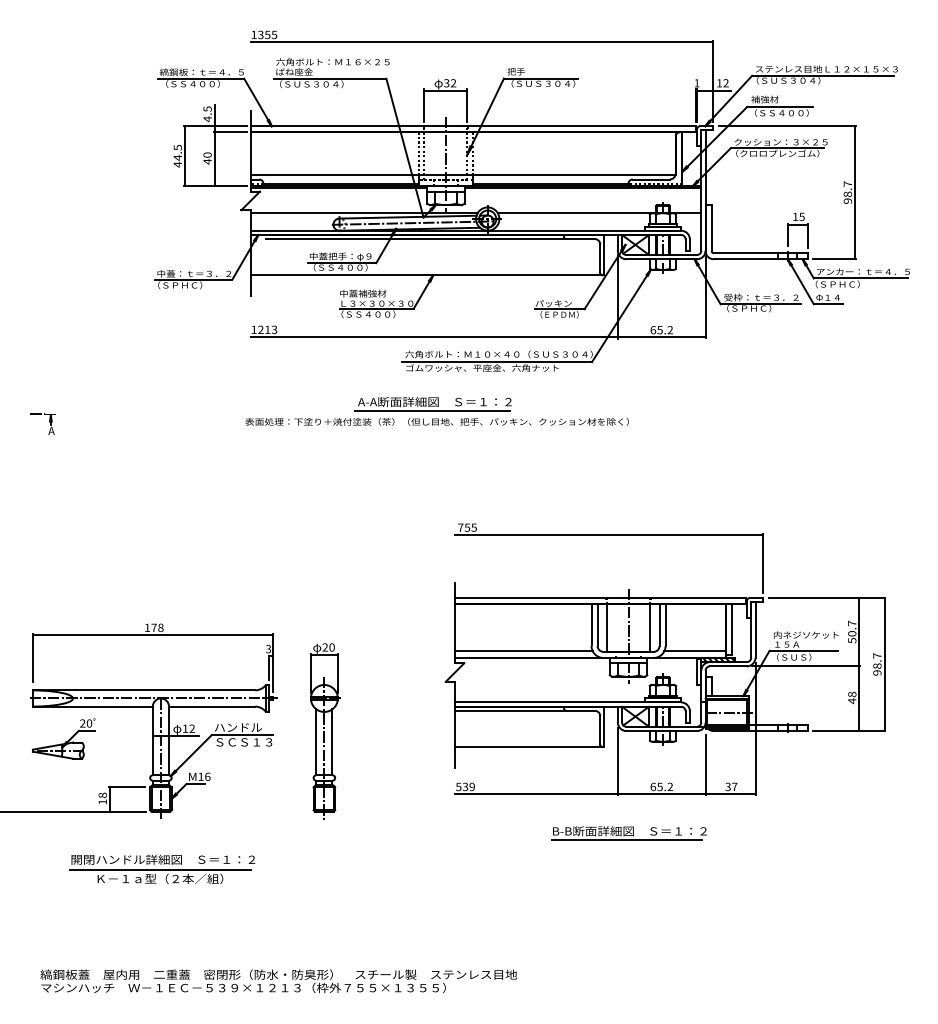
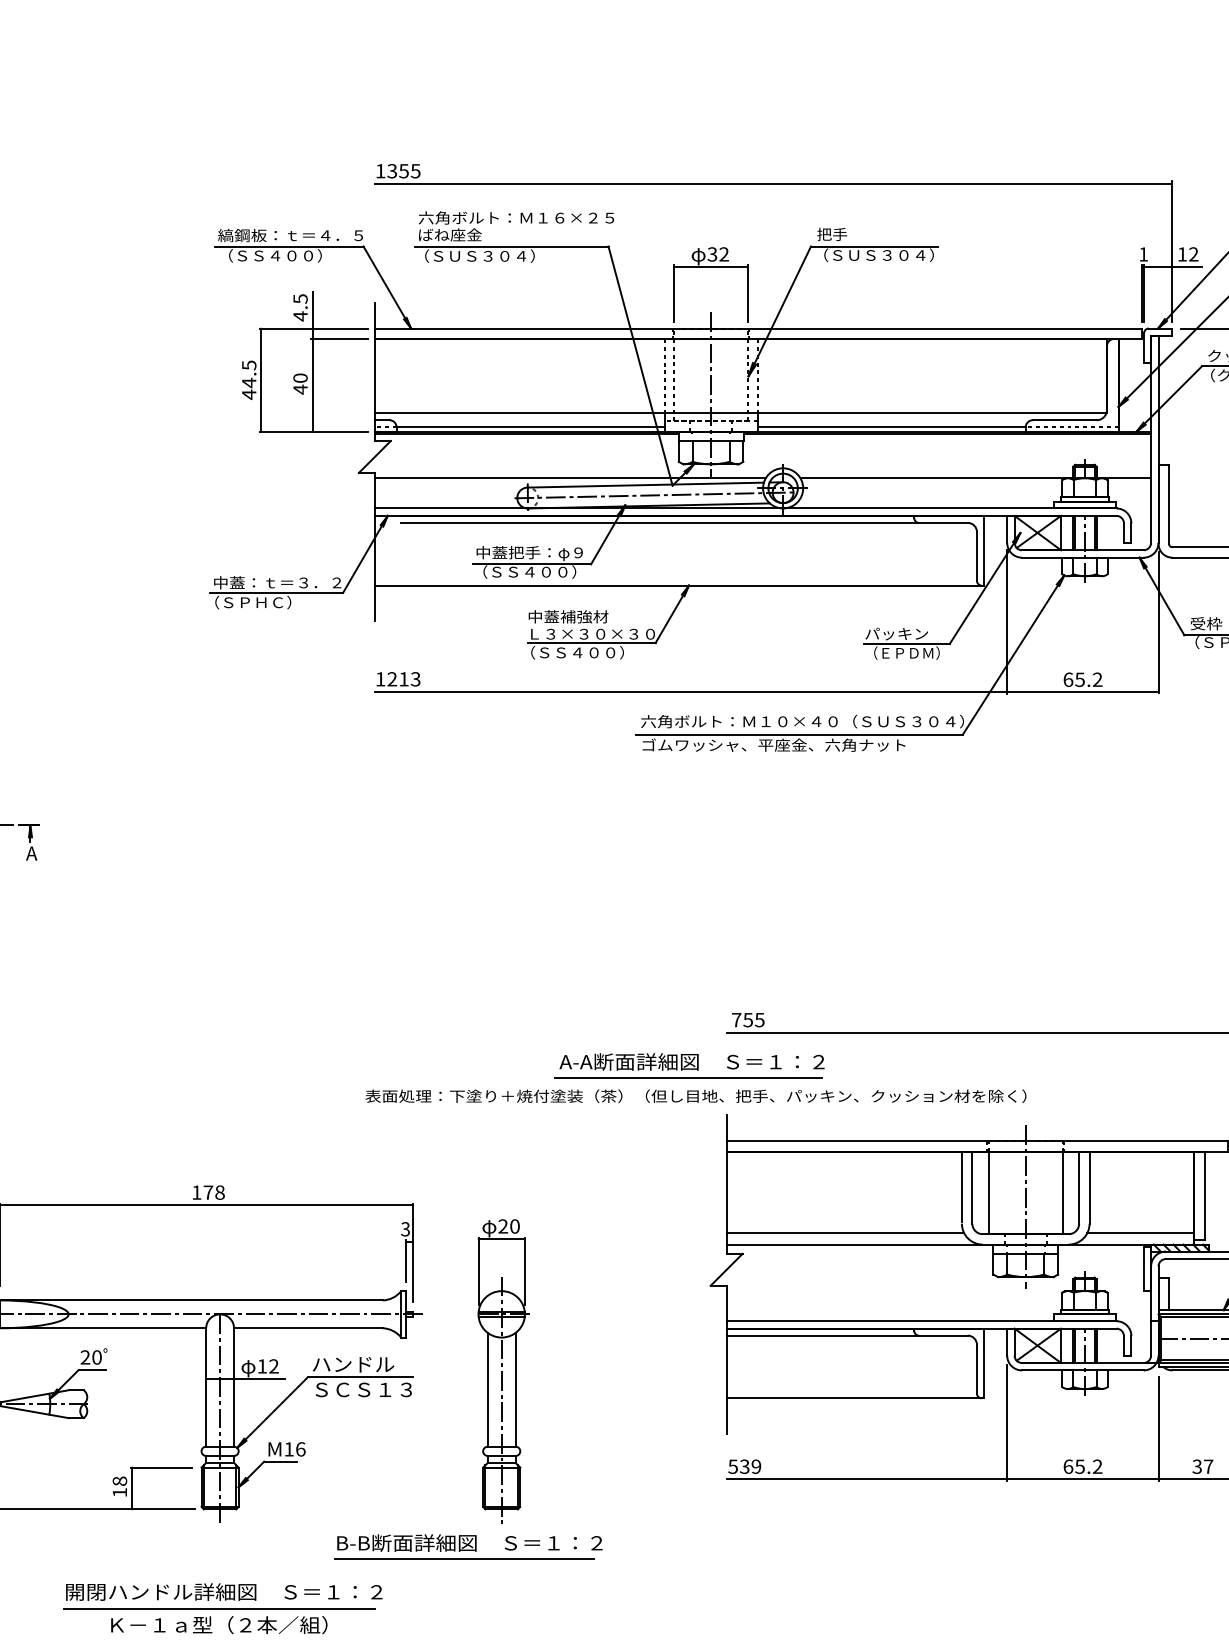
part: (436, 411) -> (694, 1078), moved
part: (628, 833) -> (467, 1546), moved

